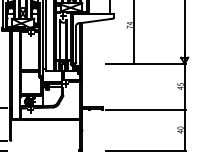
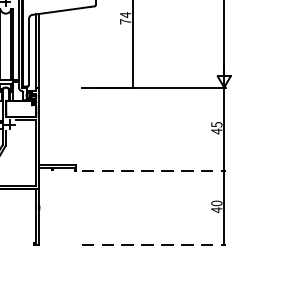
line: (146, 110) -> (155, 171), solid -> dashed
line: (146, 151) -> (155, 245), solid -> dashed

